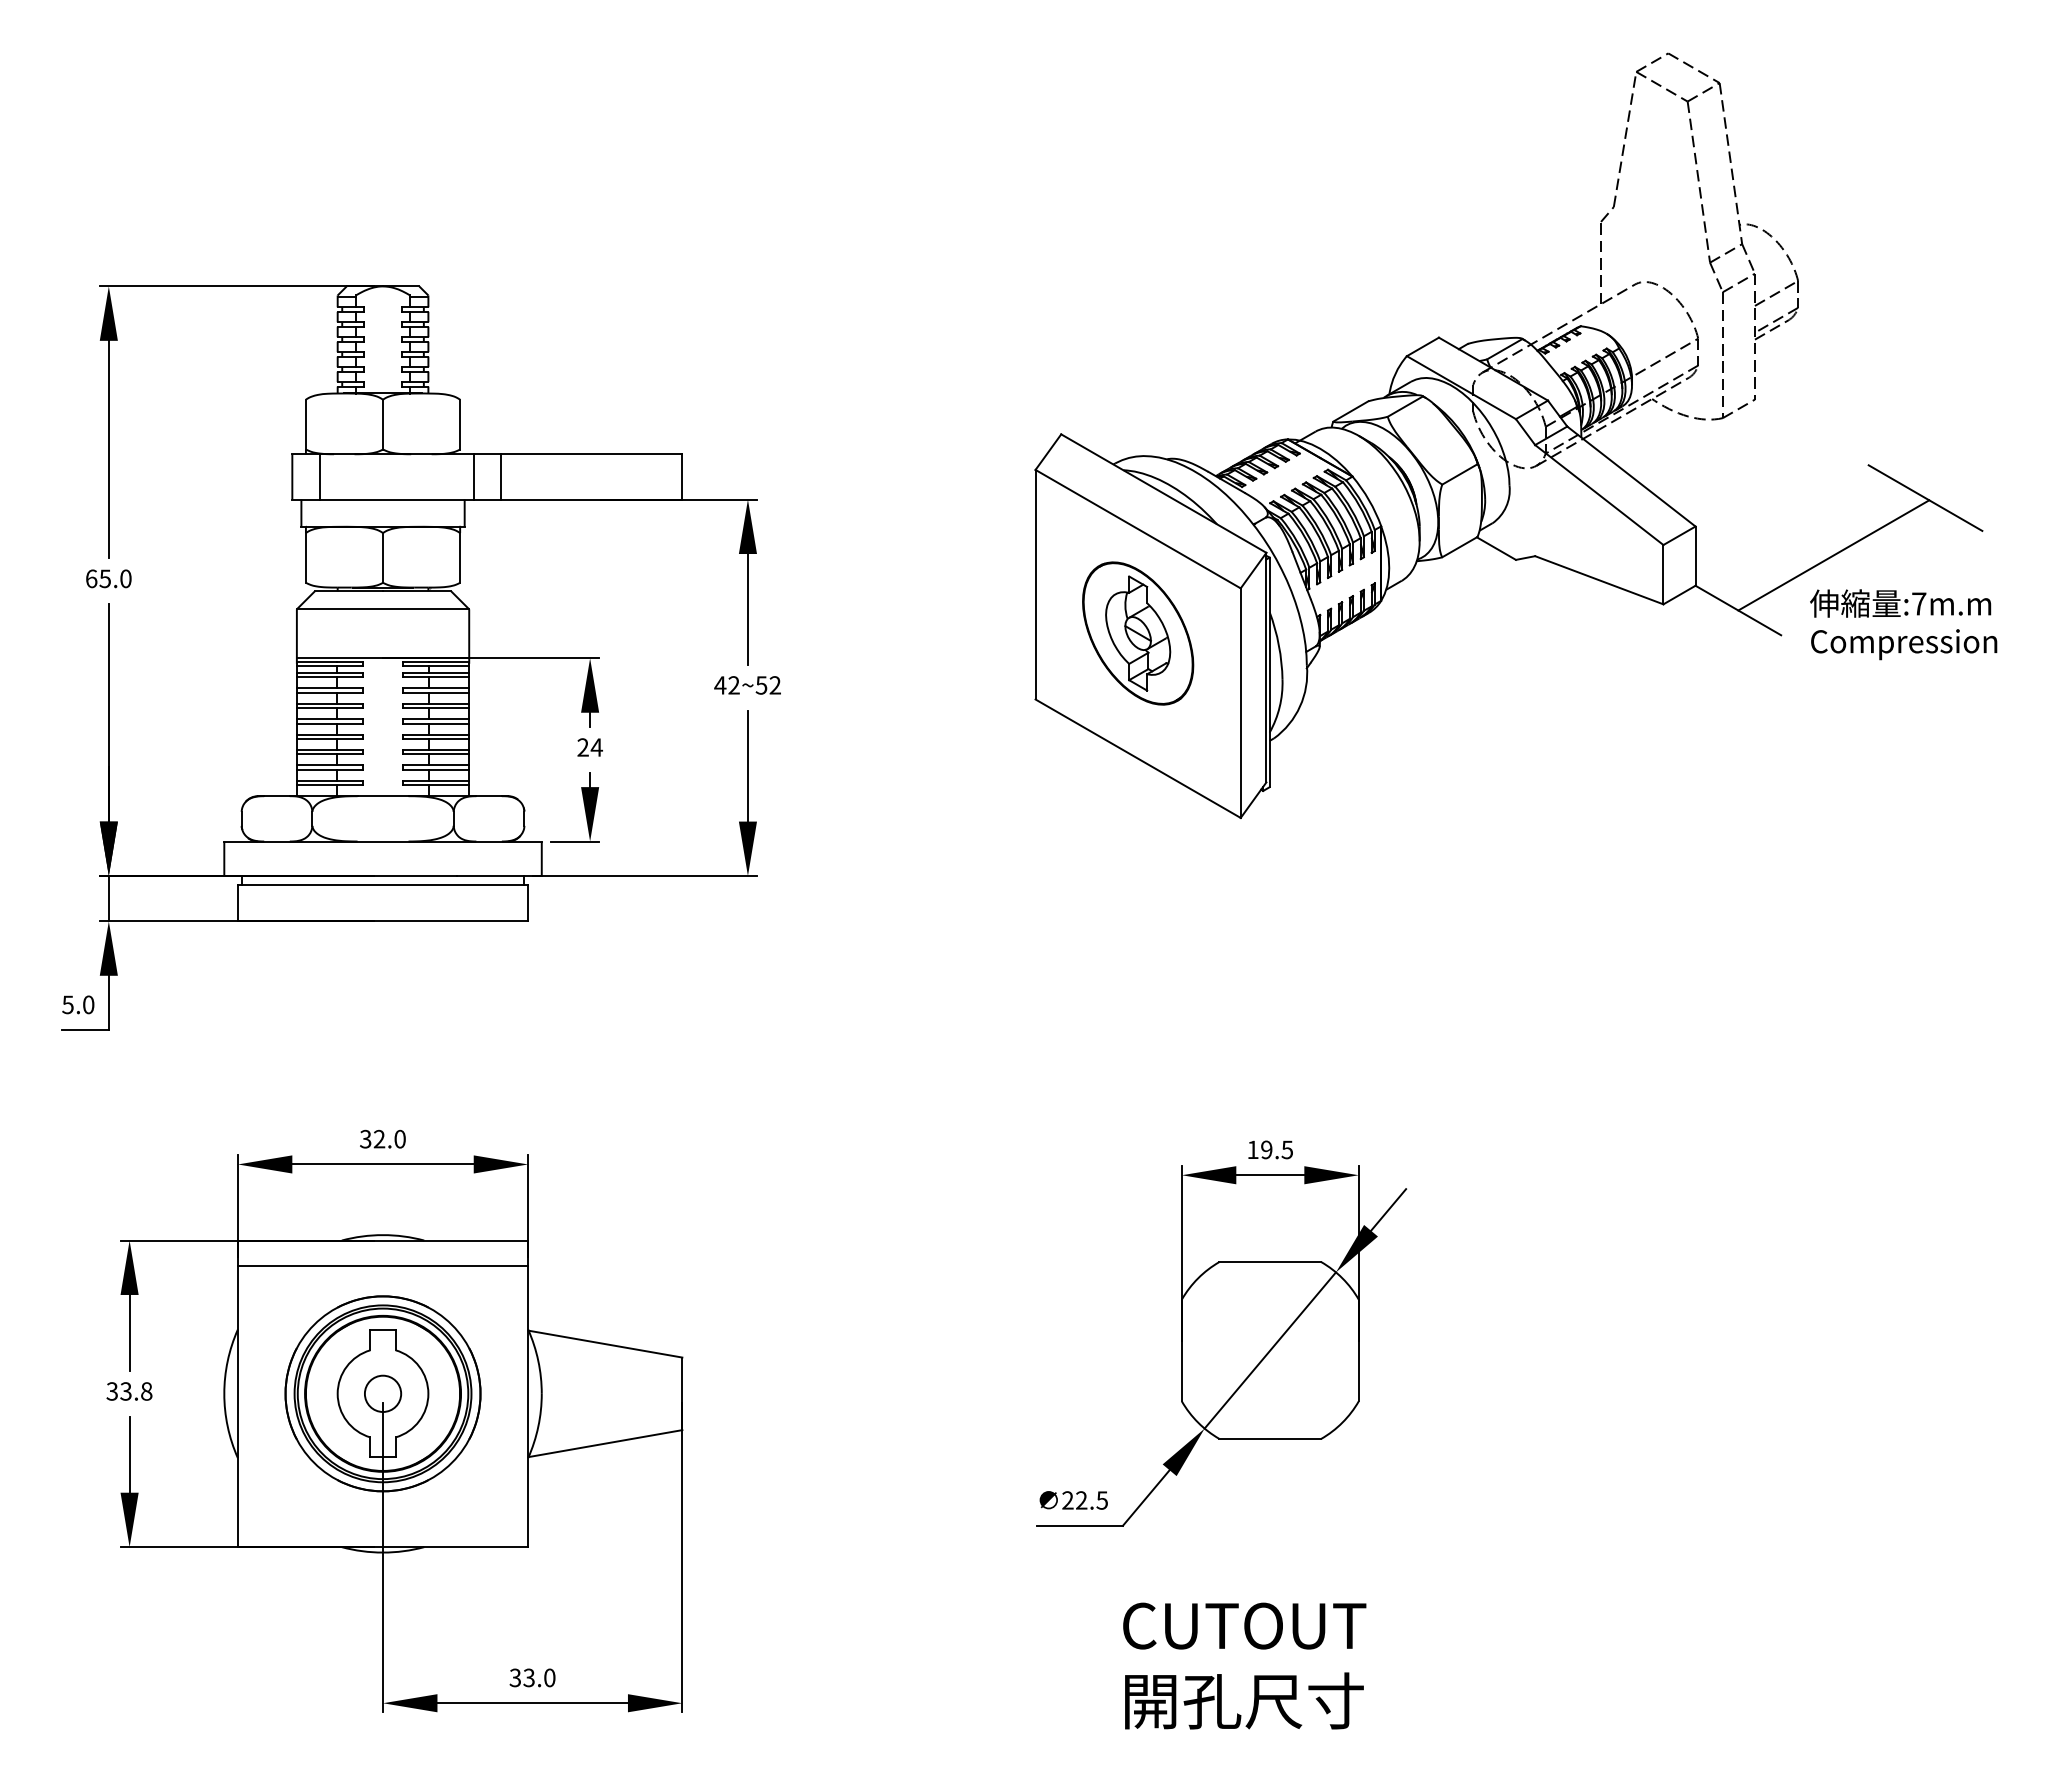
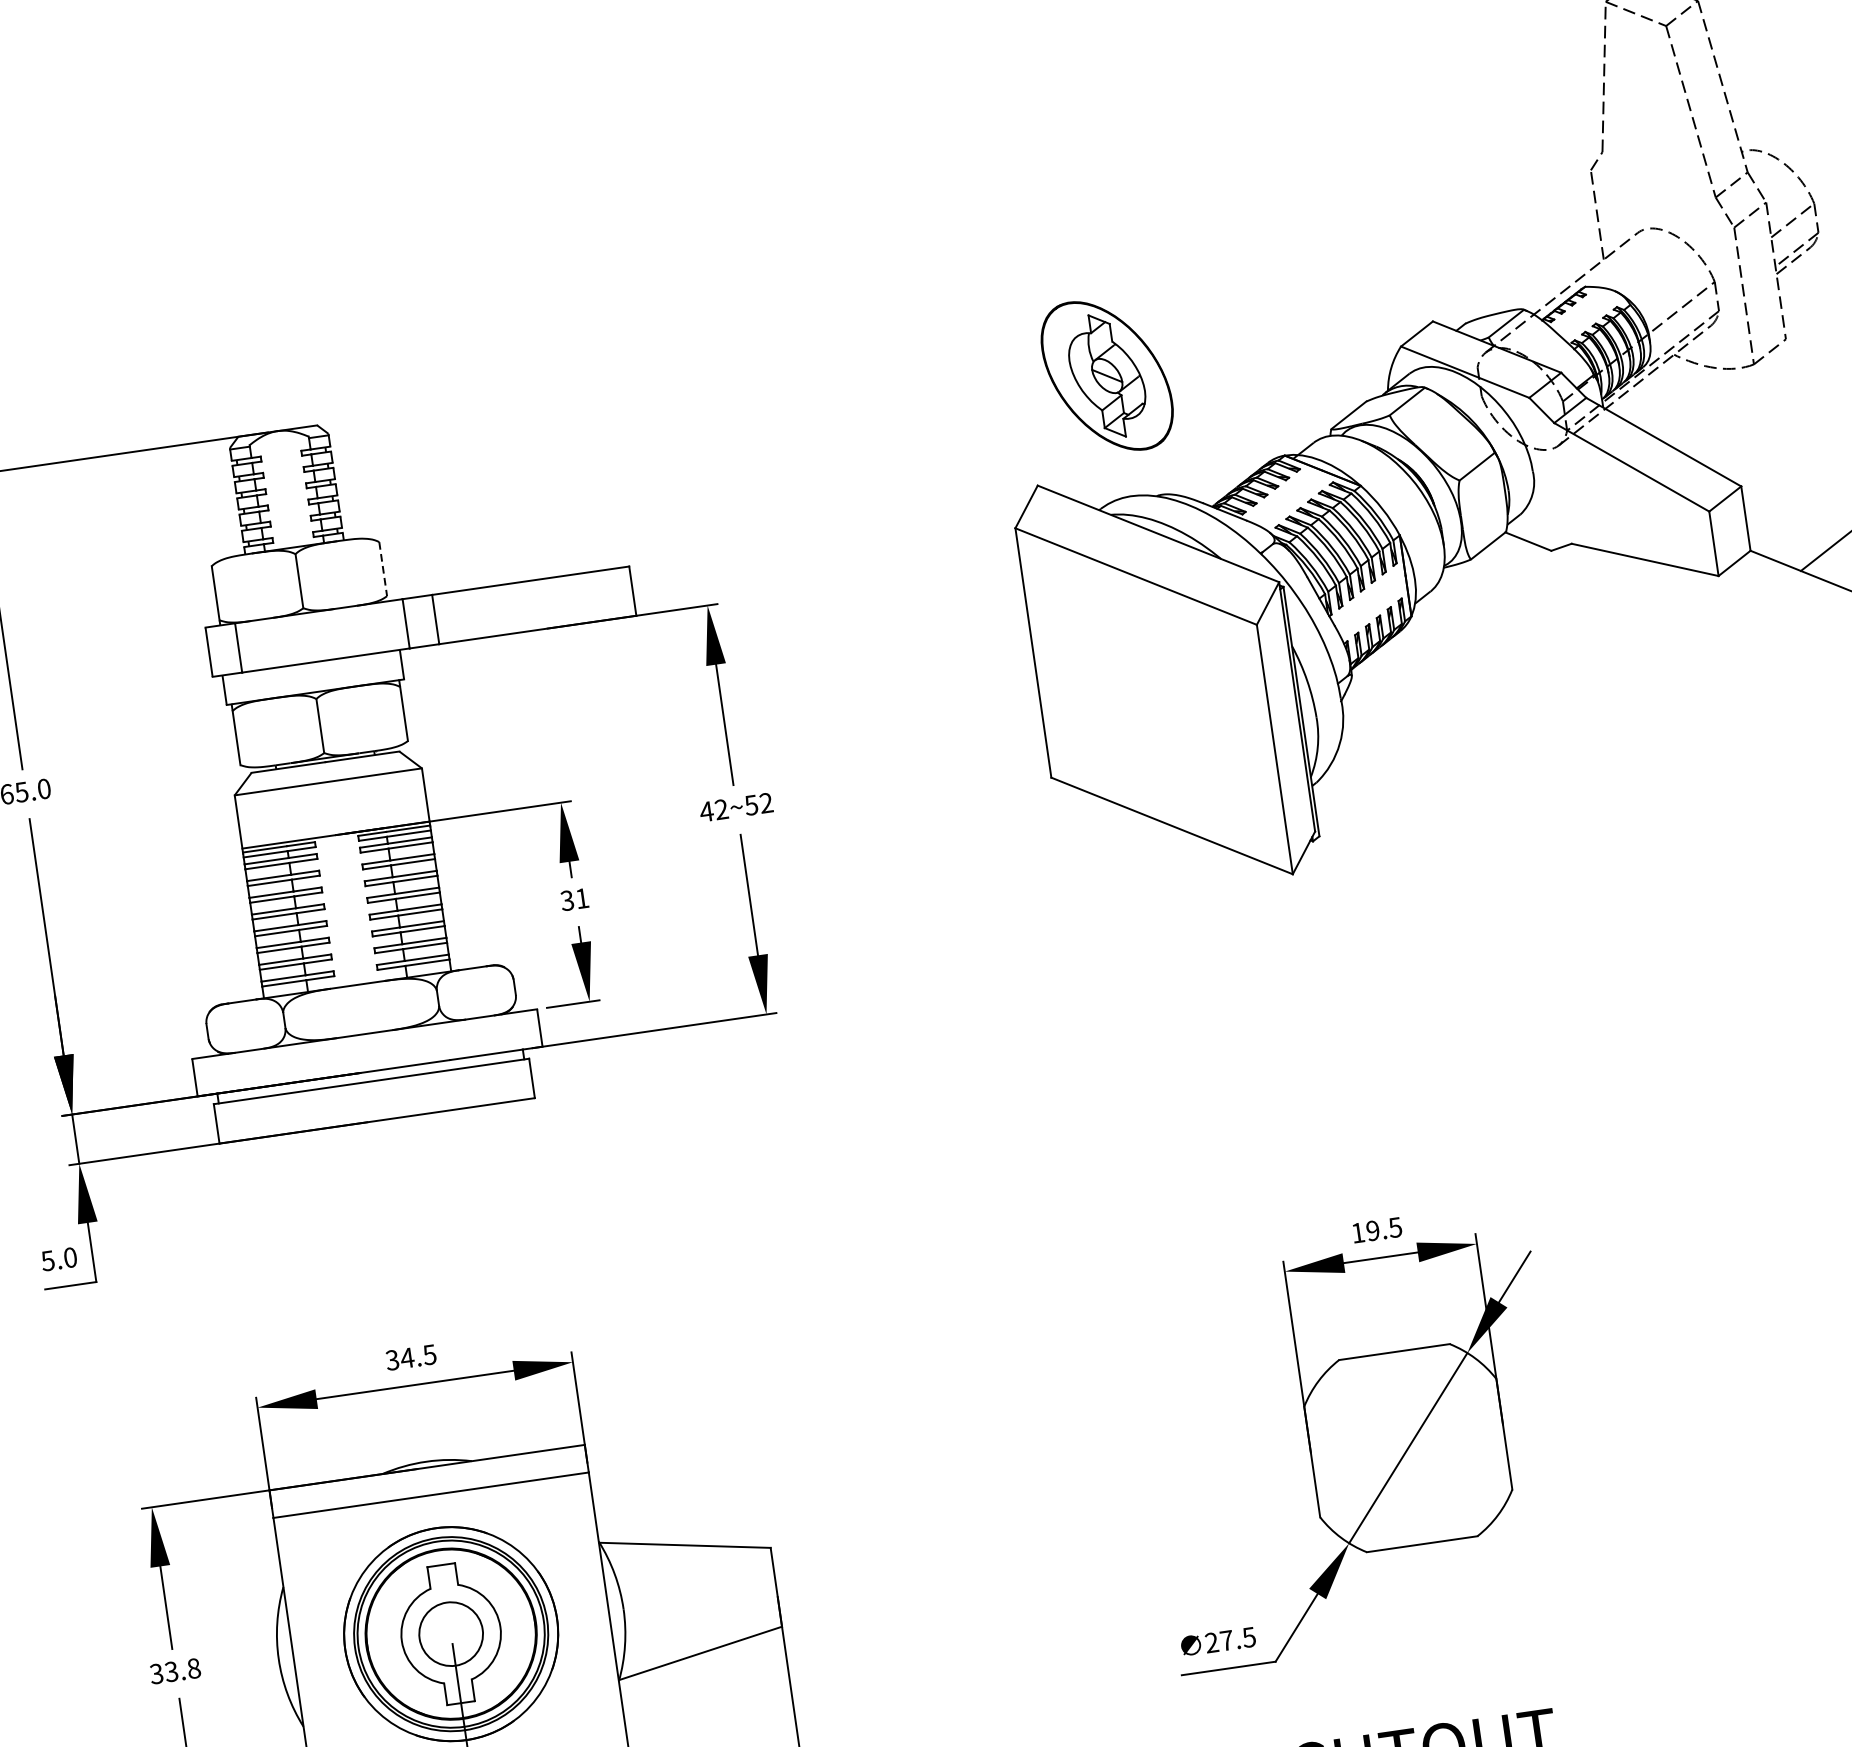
line: (460, 424) -> (383, 568), solid -> dashed
part: (1138, 633) -> (1107, 375), moved
text: (590, 747) -> (575, 899), 24 -> 31
text: (389, 1138) -> (418, 1355), 32.0 -> 34.5
circle: (382, 1393) -> (450, 1633), size x1.6
text: (1081, 1500) -> (1226, 1640), 22.5 -> 27.5

